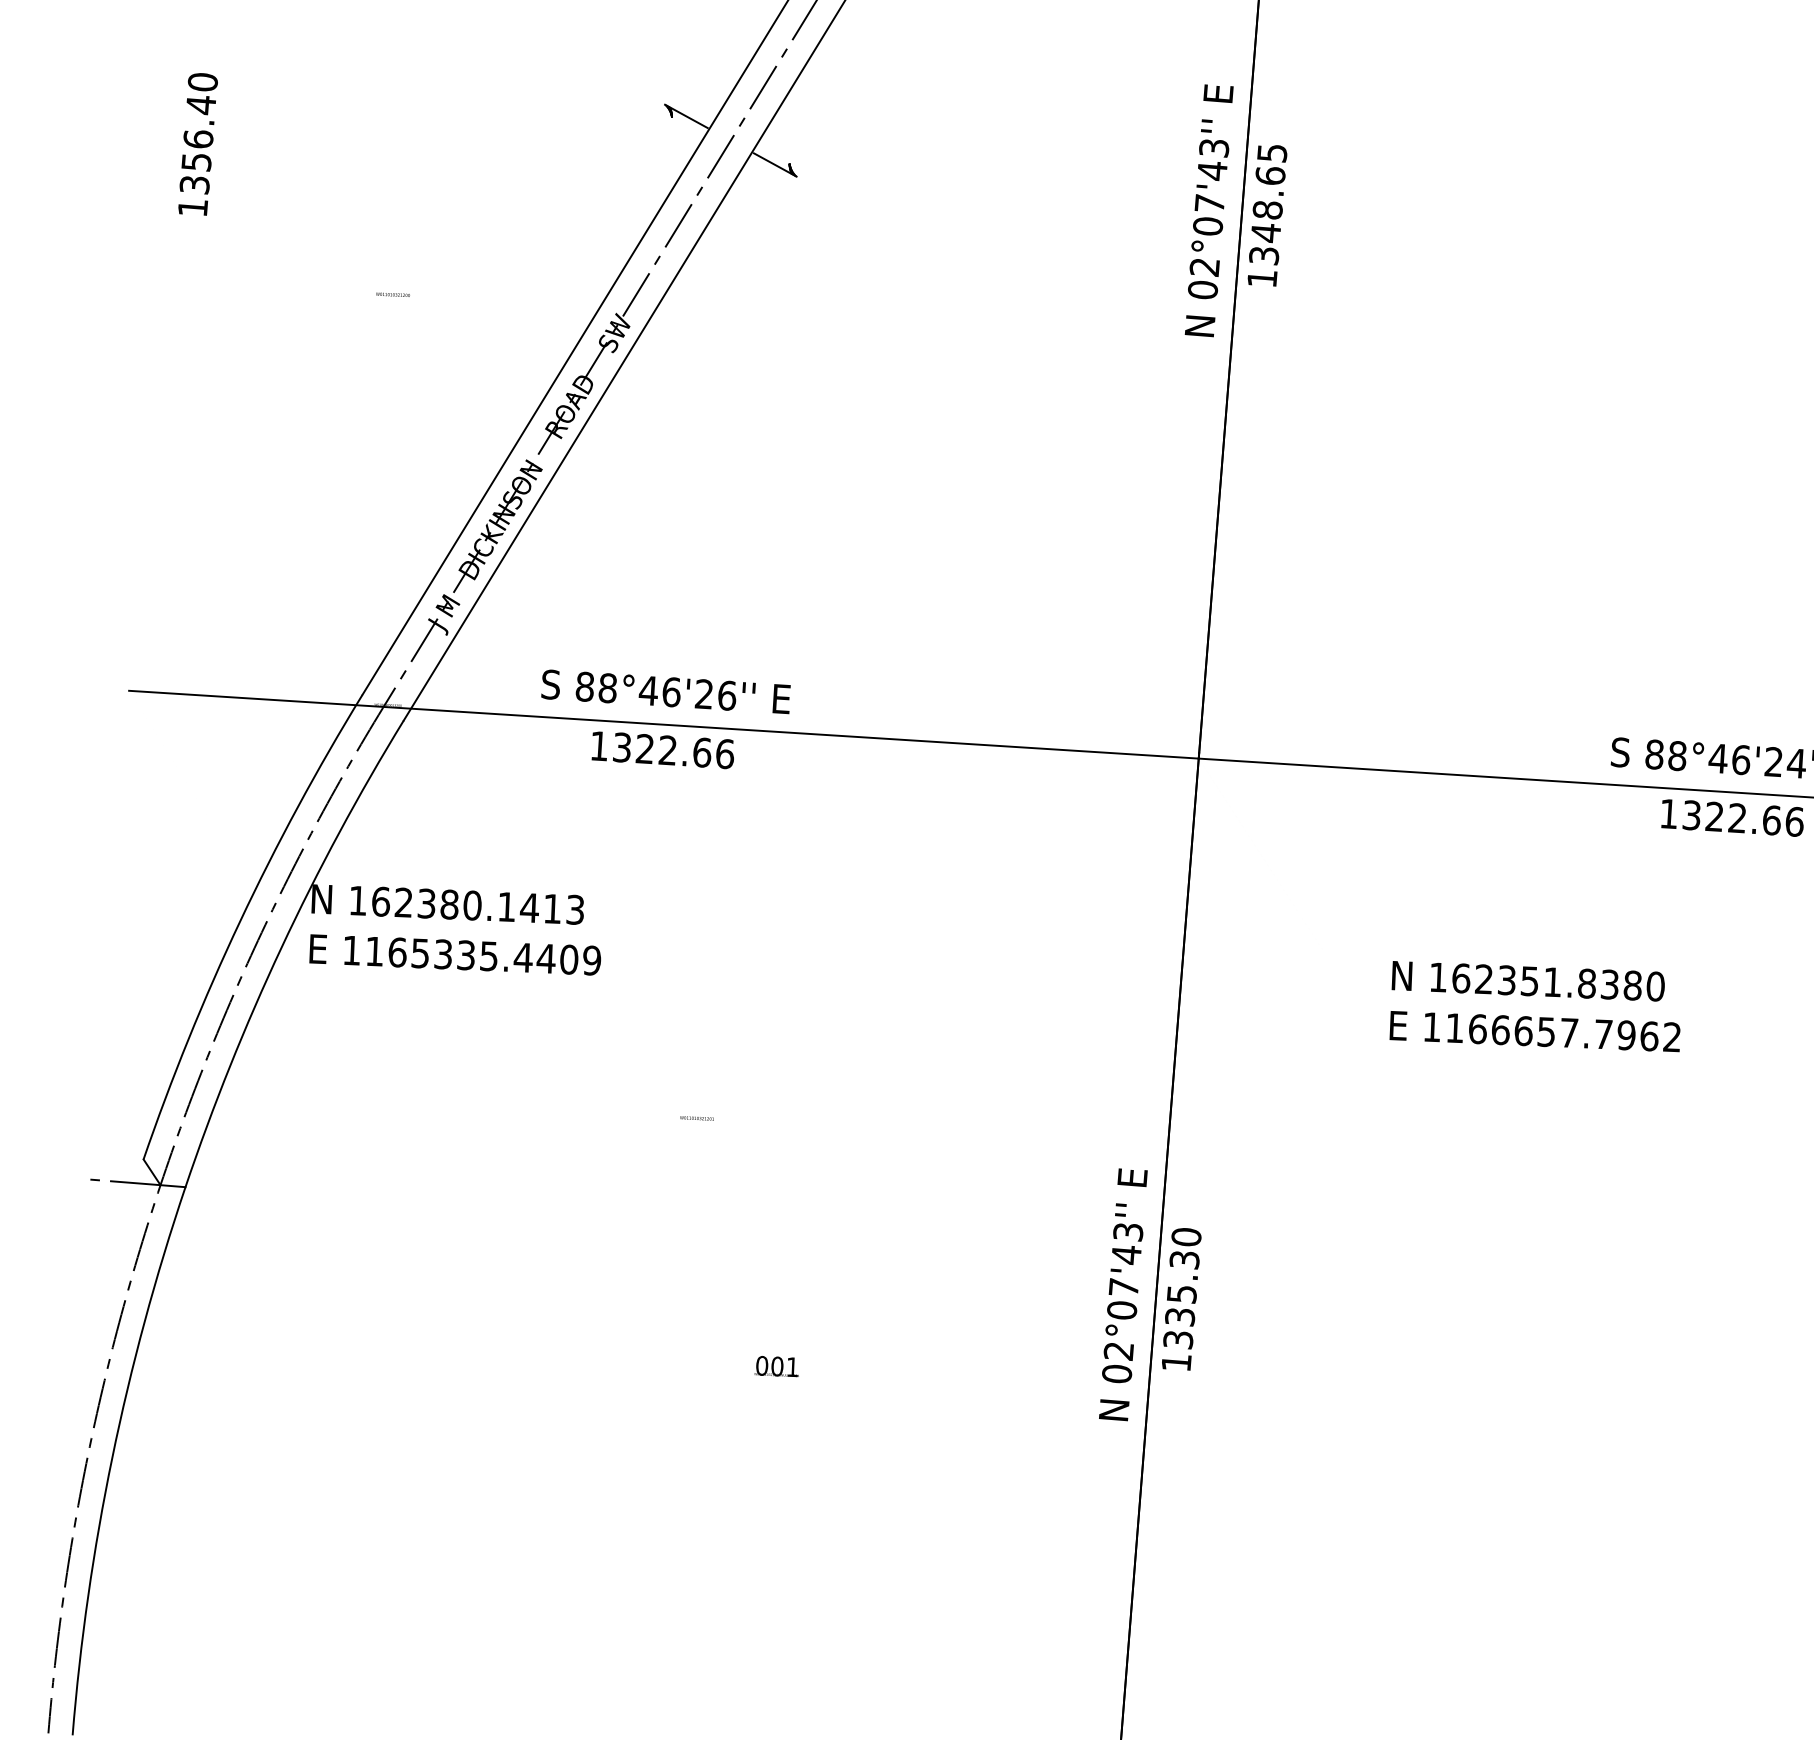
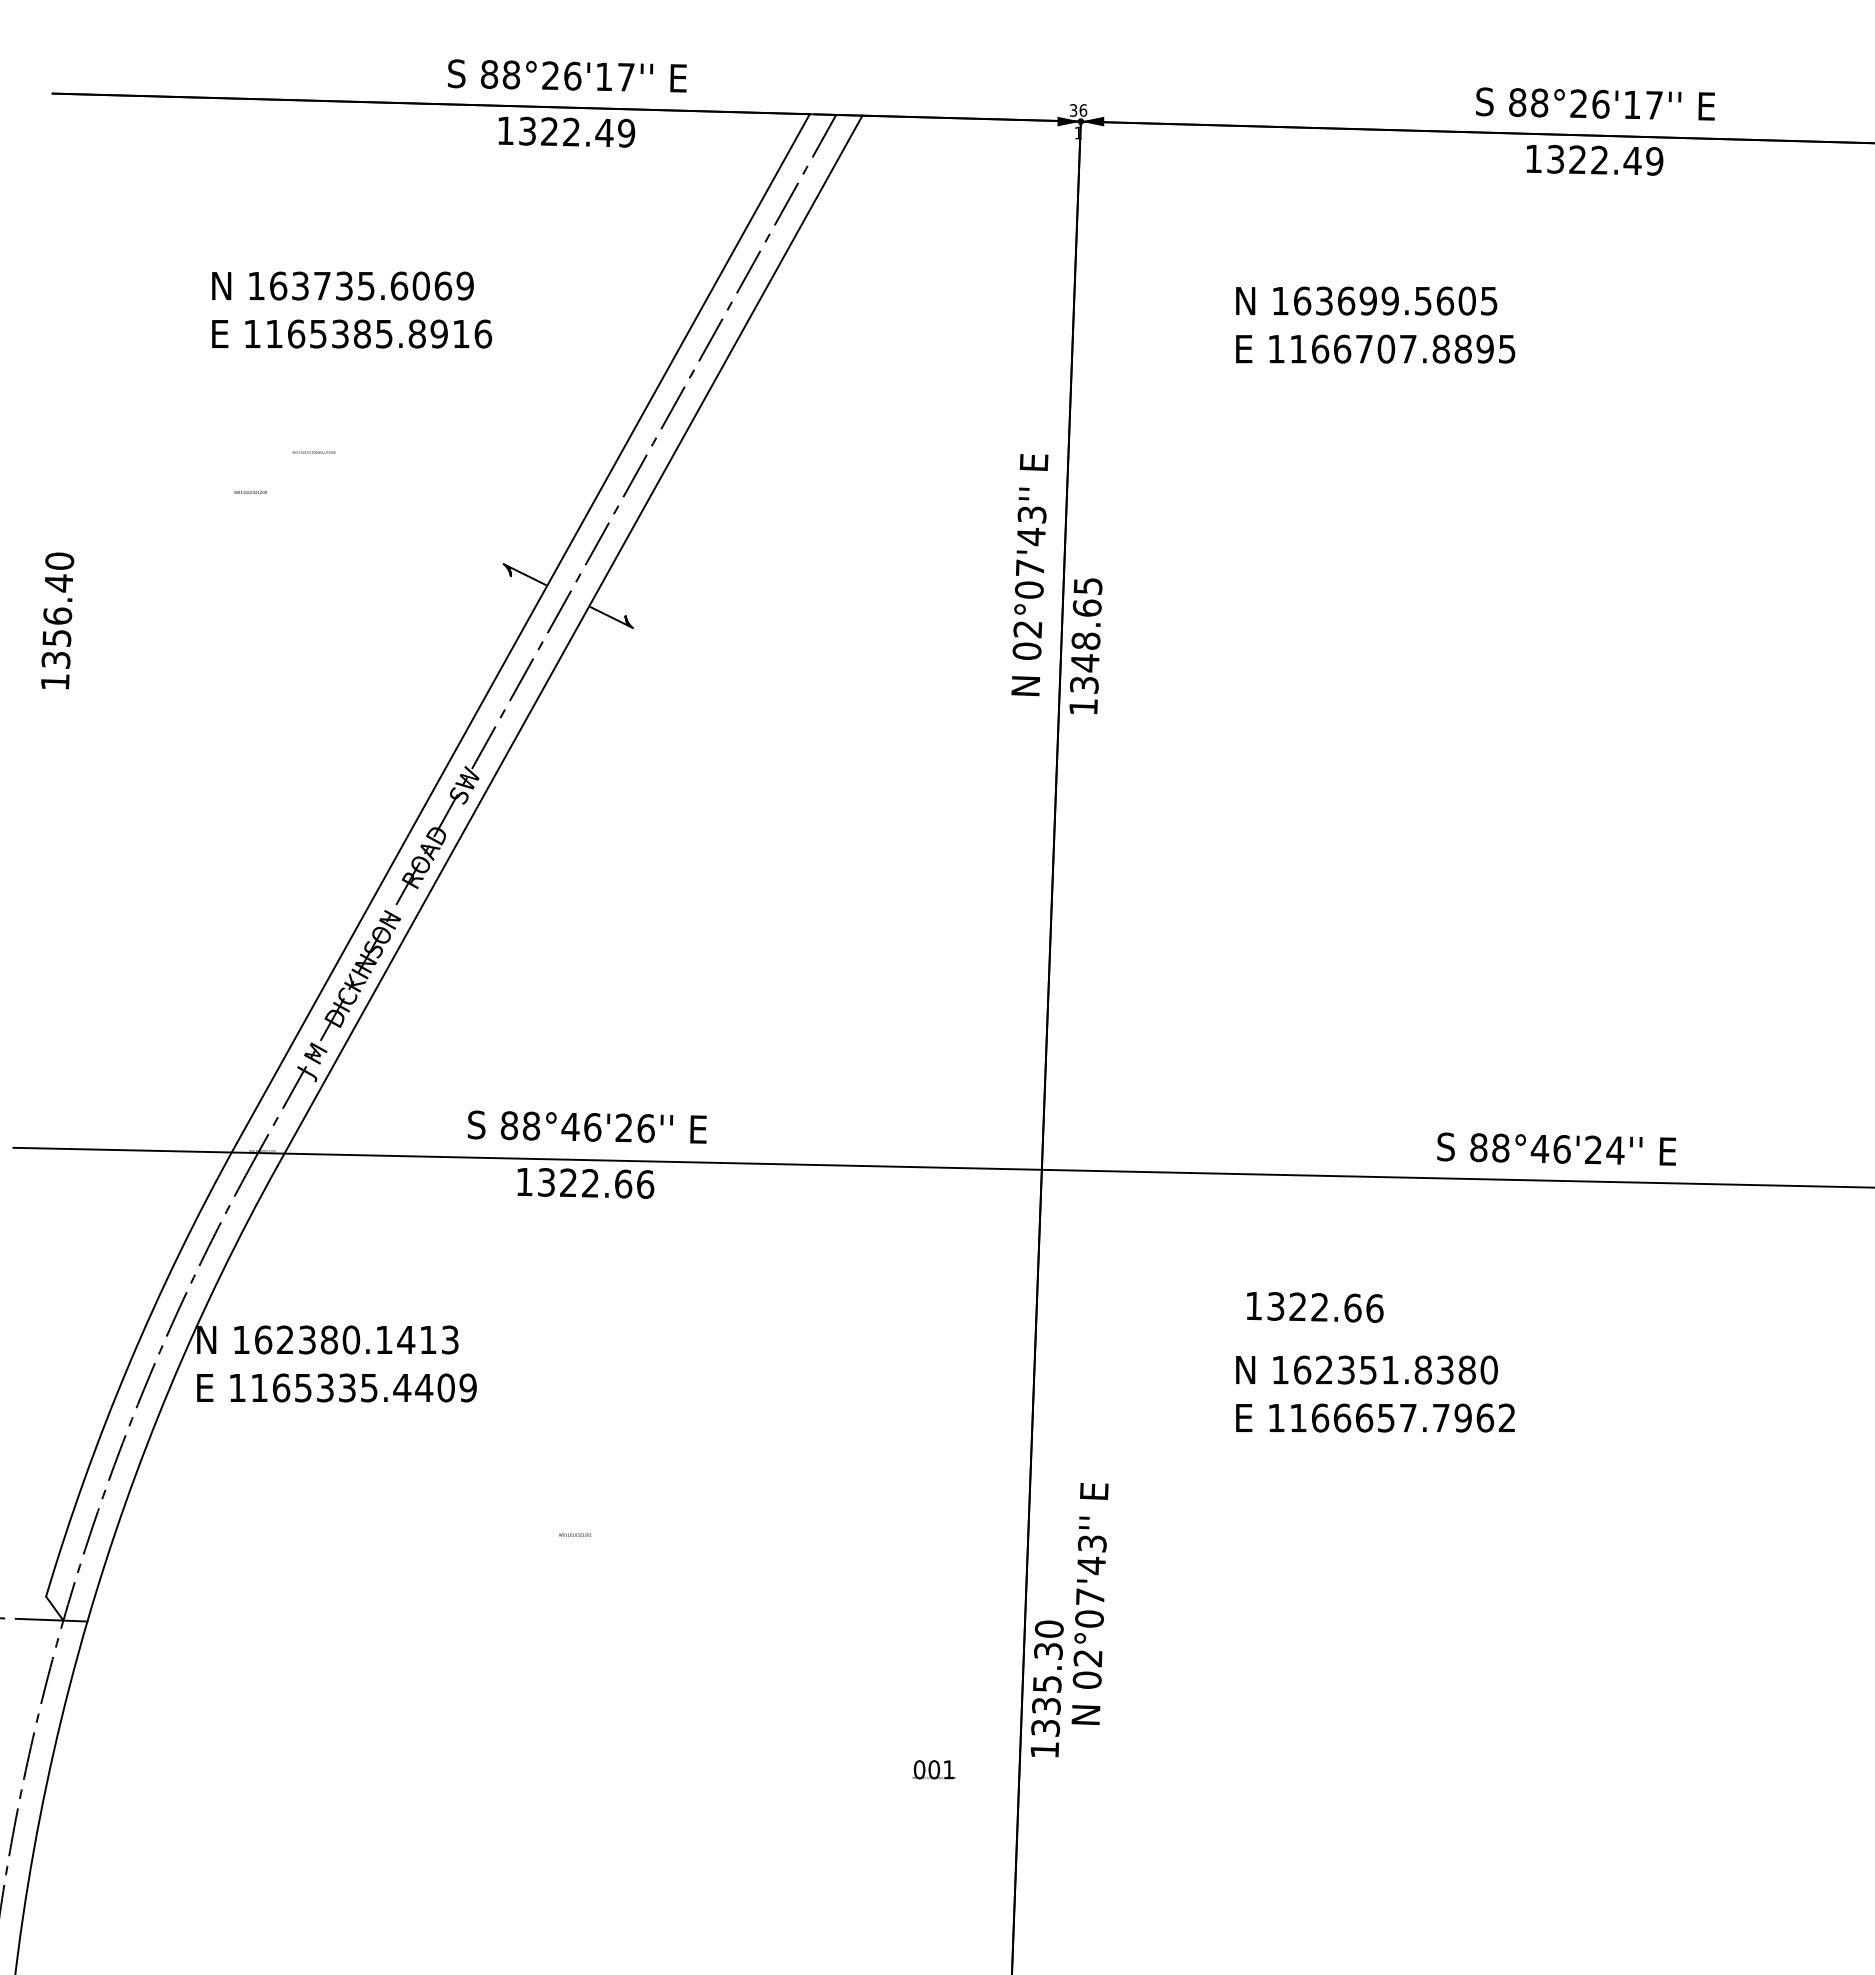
text: (1208, 211) -> (1029, 575), moved
text: (392, 294) -> (250, 492), moved
text: (665, 691) -> (586, 1126), moved
text: (662, 750) -> (585, 1183), moved
text: (1732, 818) -> (1315, 1307), moved
text: (1122, 1295) -> (1089, 1604), moved
text: (776, 1366) -> (933, 1769), moved

